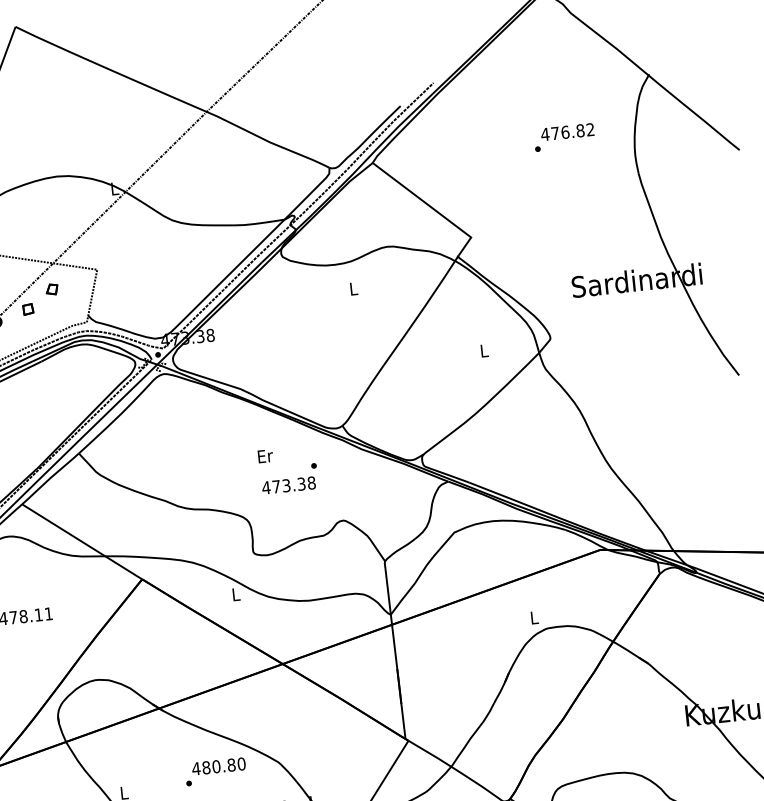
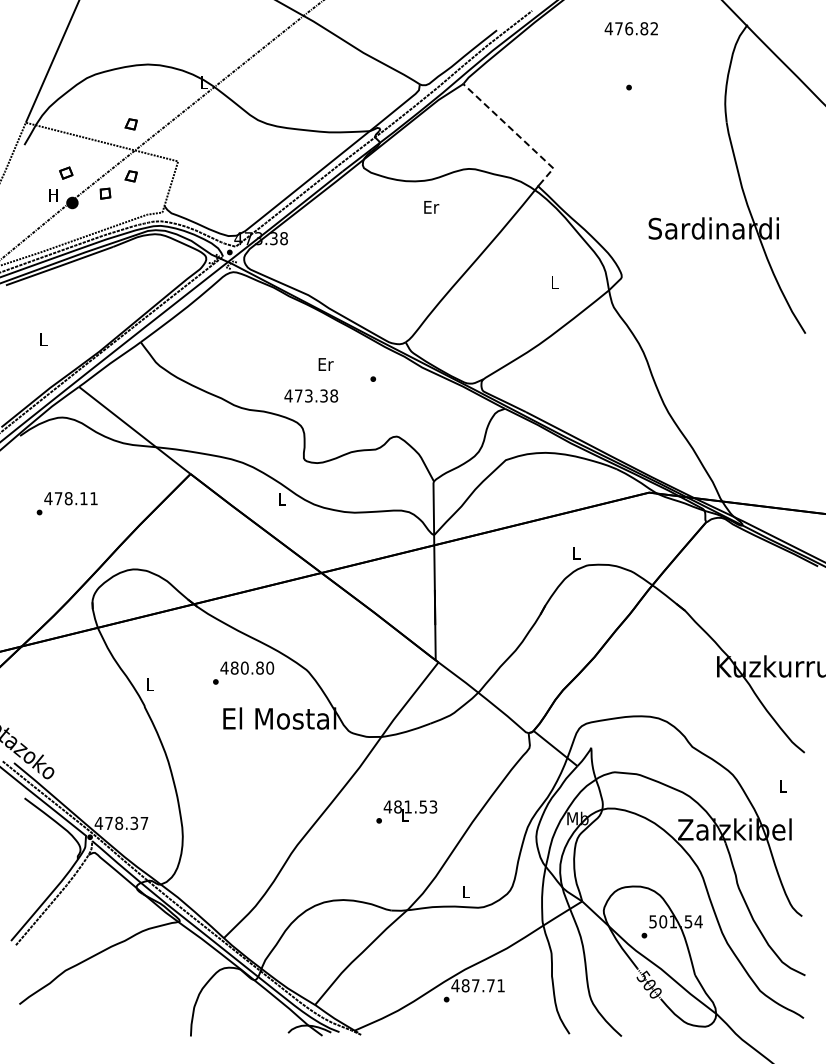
text: (566, 131) -> (630, 28), moved
line: (430, 206) -> (516, 133), solid -> dashed
part: (45, 238) -> (130, 124), added
text: (353, 289) -> (431, 207), L -> Er
text: (289, 484) -> (311, 395), moved

